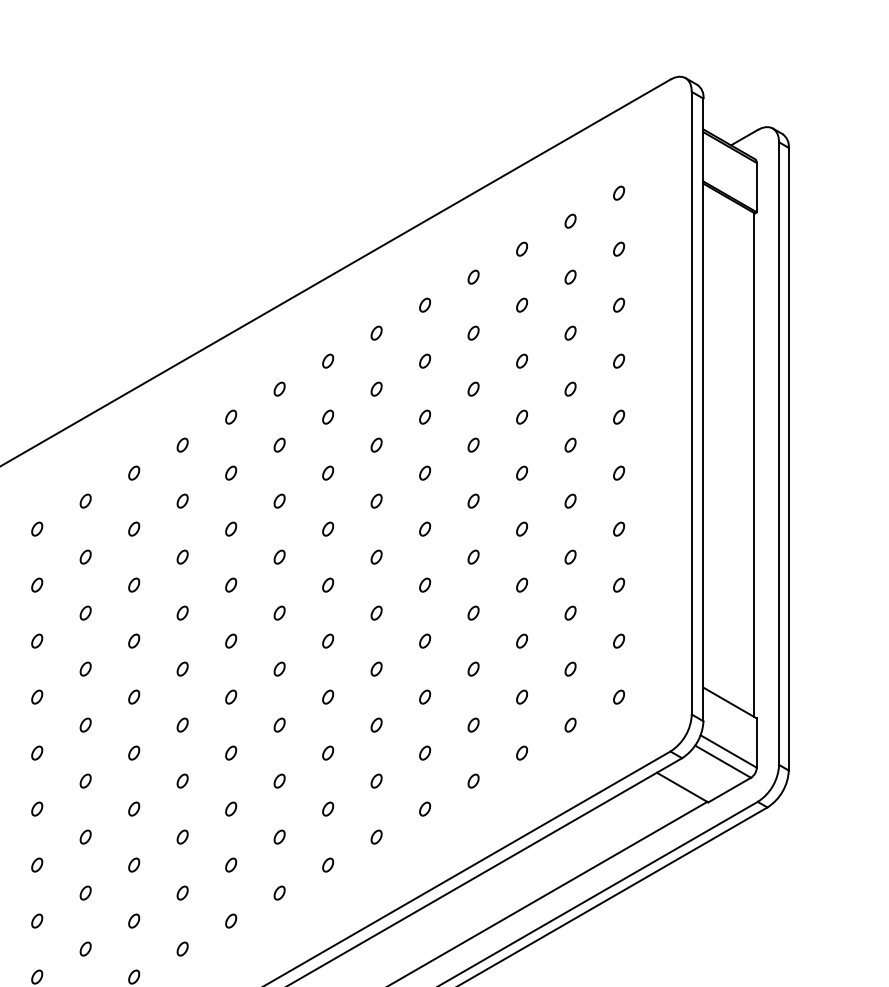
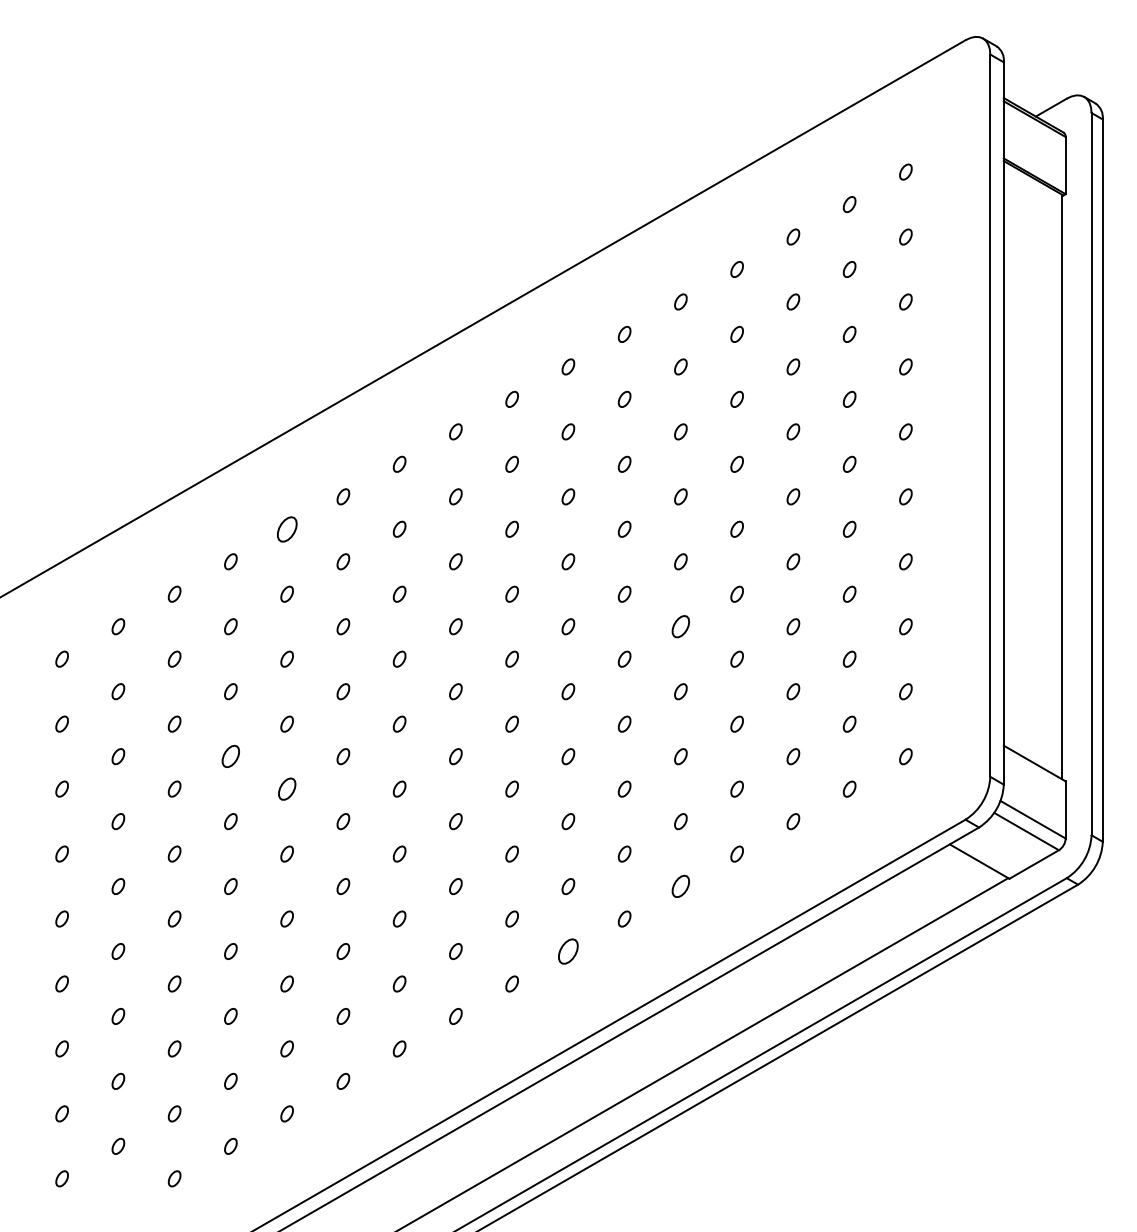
part: (85, 500) -> (286, 528), size x1.6
part: (424, 584) -> (680, 626), size x1.4
part: (36, 697) -> (230, 756), size x1.4
part: (85, 724) -> (286, 788), size x1.4
part: (424, 809) -> (680, 886), size x1.4
part: (328, 865) -> (568, 951), size x1.6

